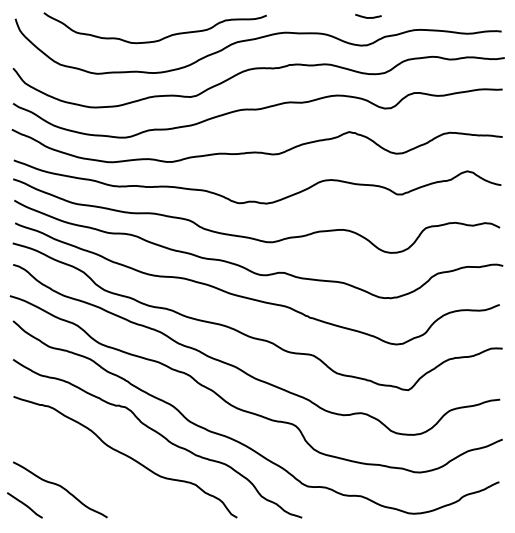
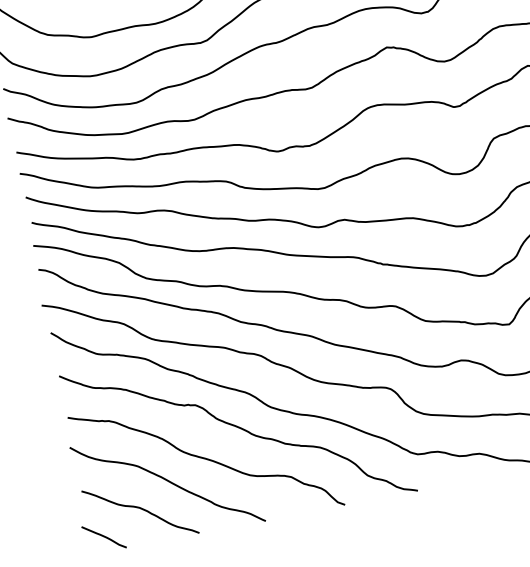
curve: (89, 469) -> (168, 482), added

